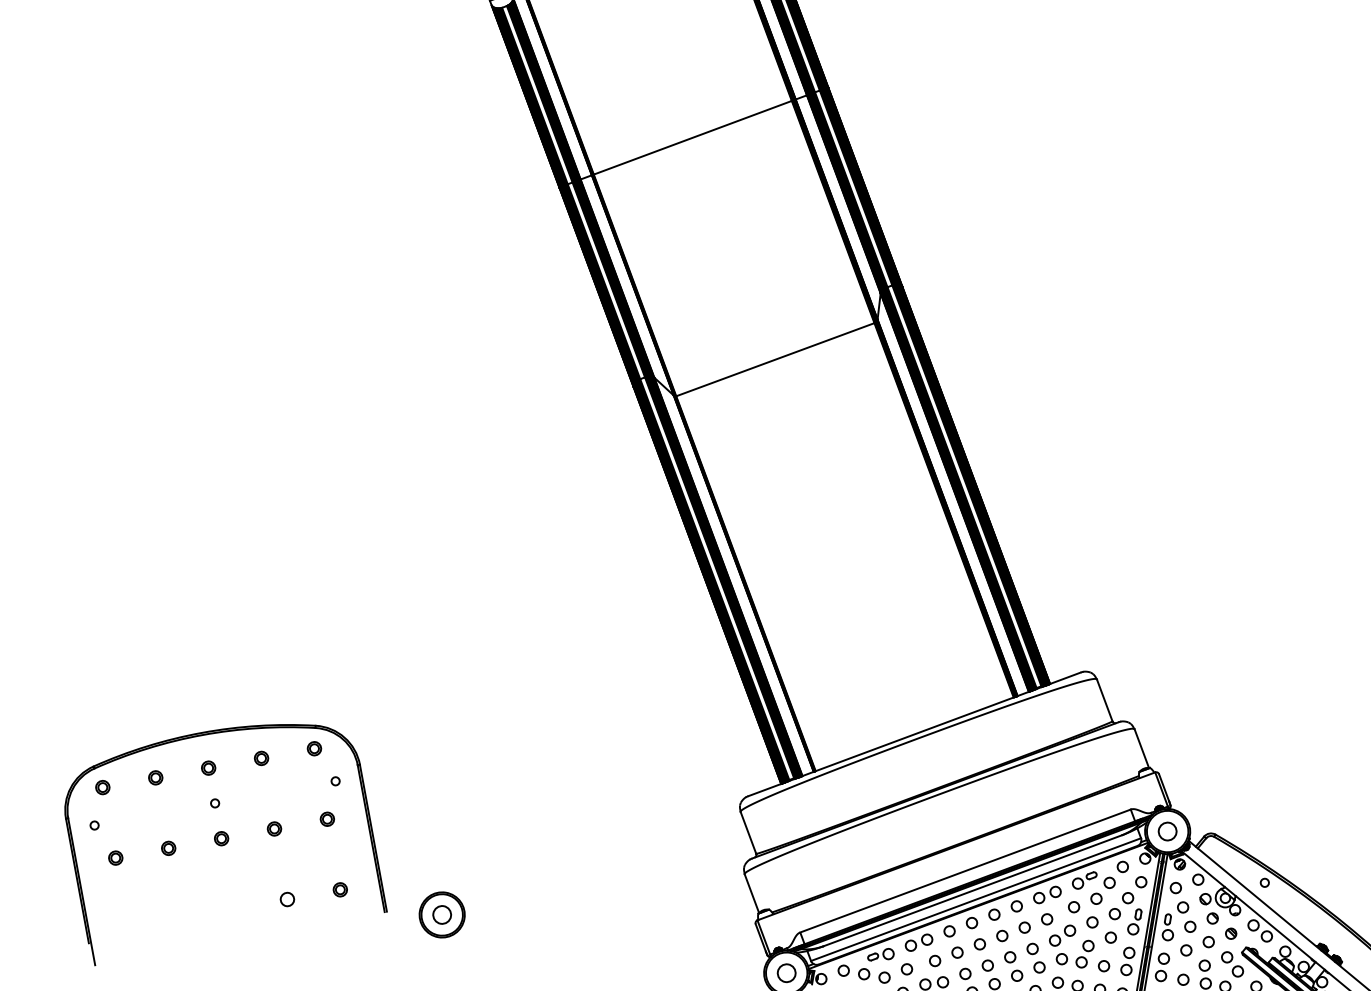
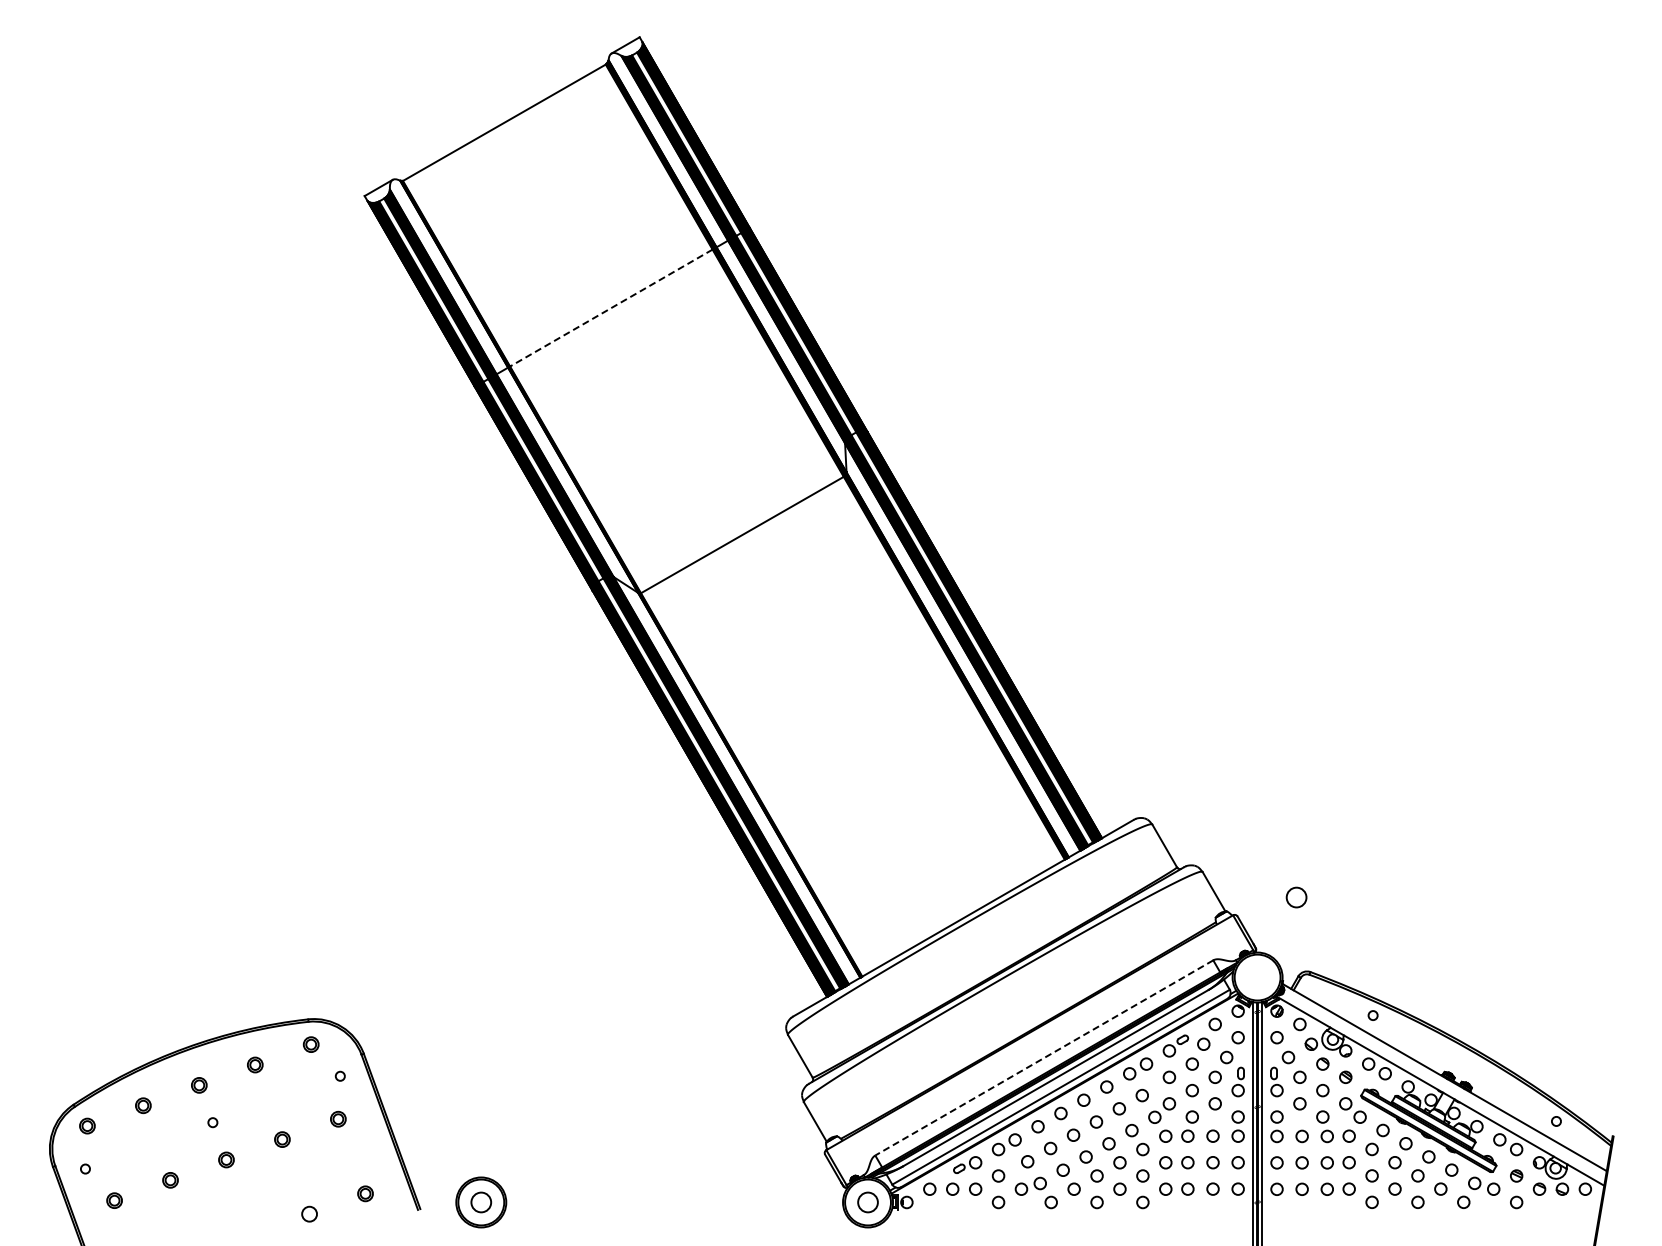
line: (692, 138) -> (611, 308), solid -> dashed
circle: (1167, 831) -> (1296, 897), moved
line: (964, 871) -> (1043, 1058), solid -> dashed

